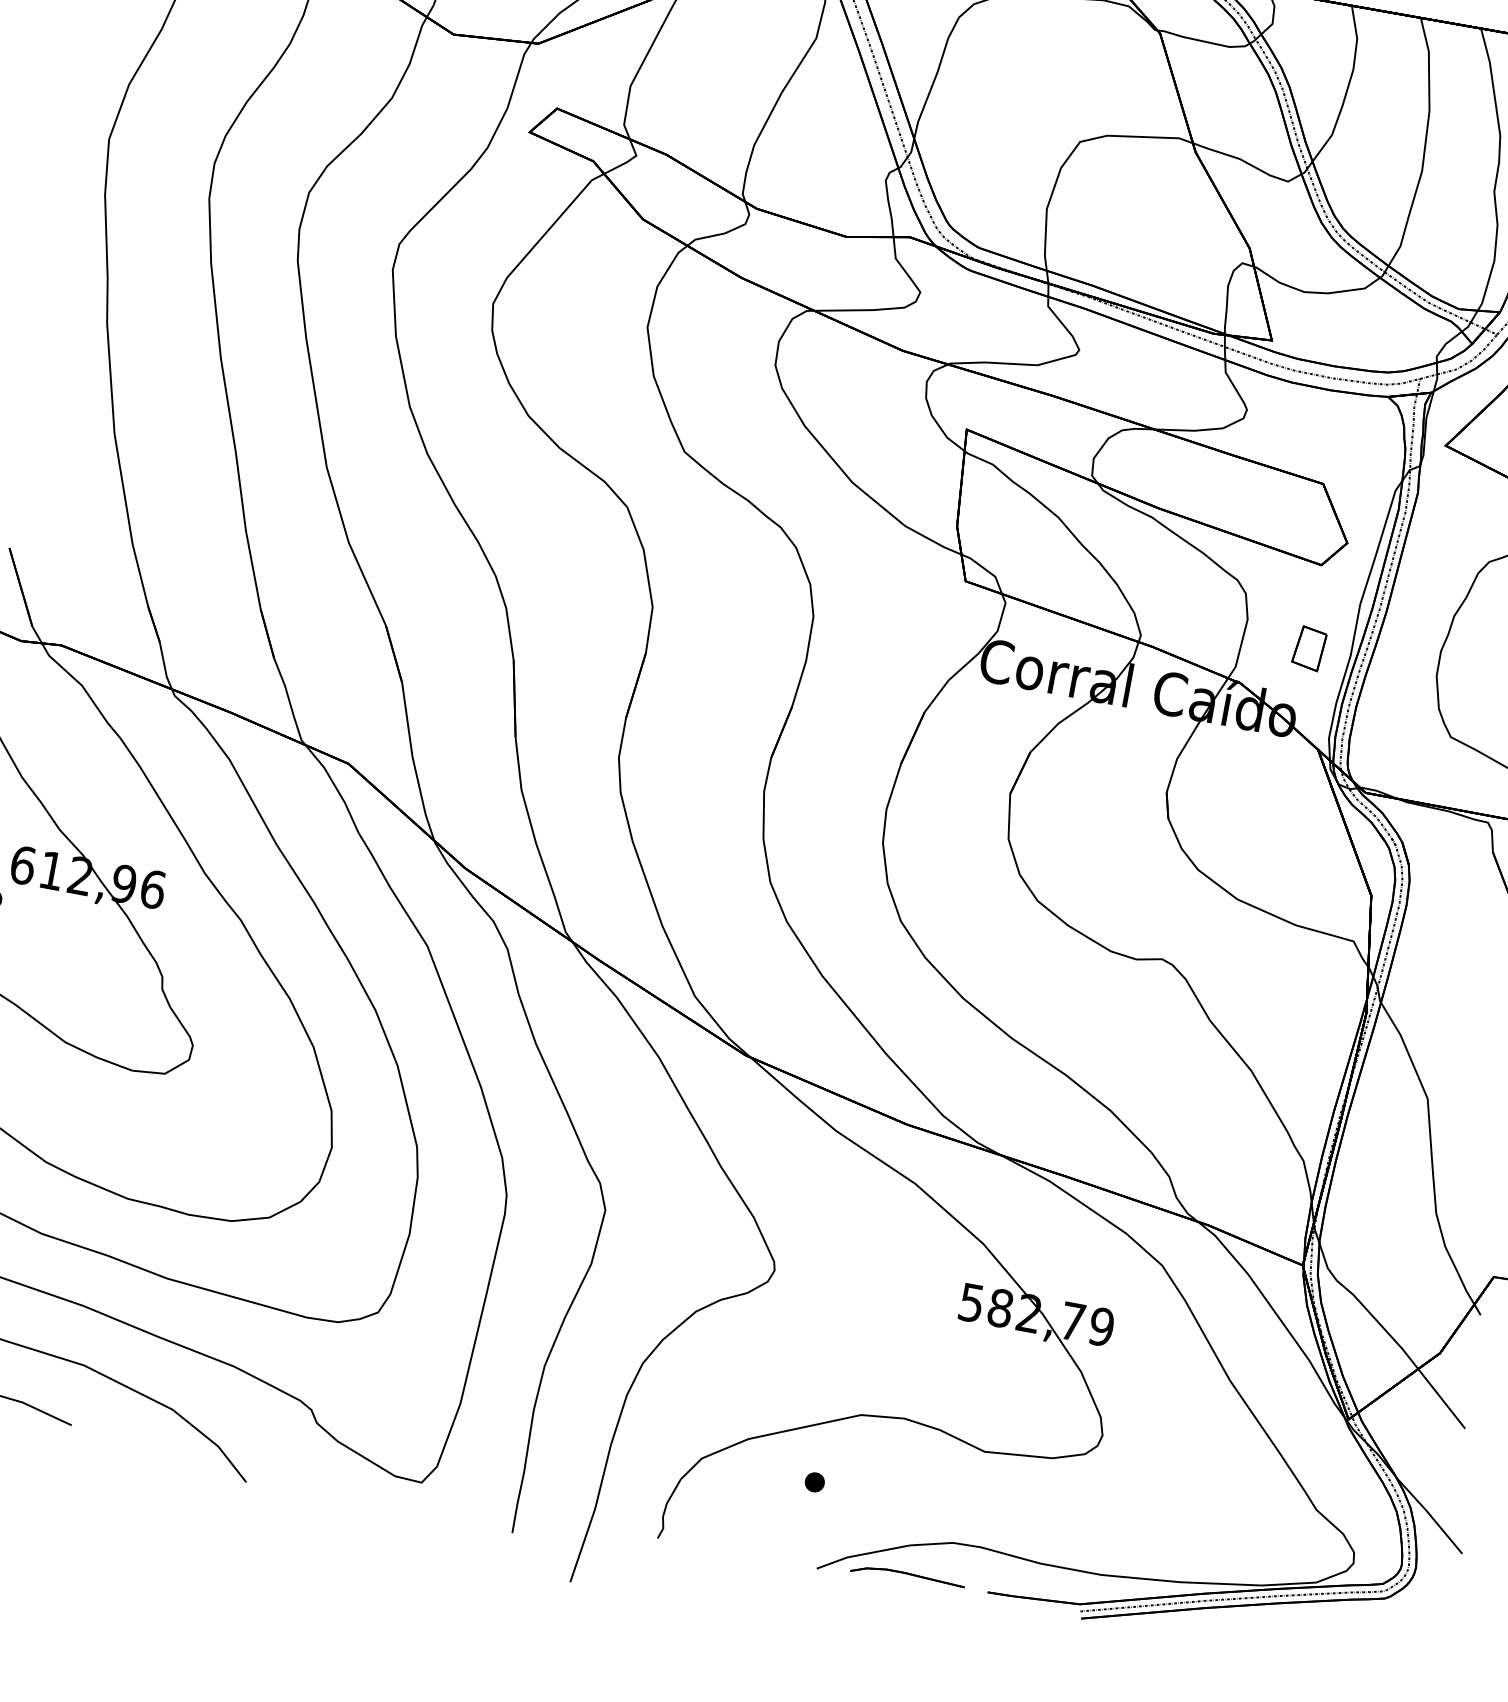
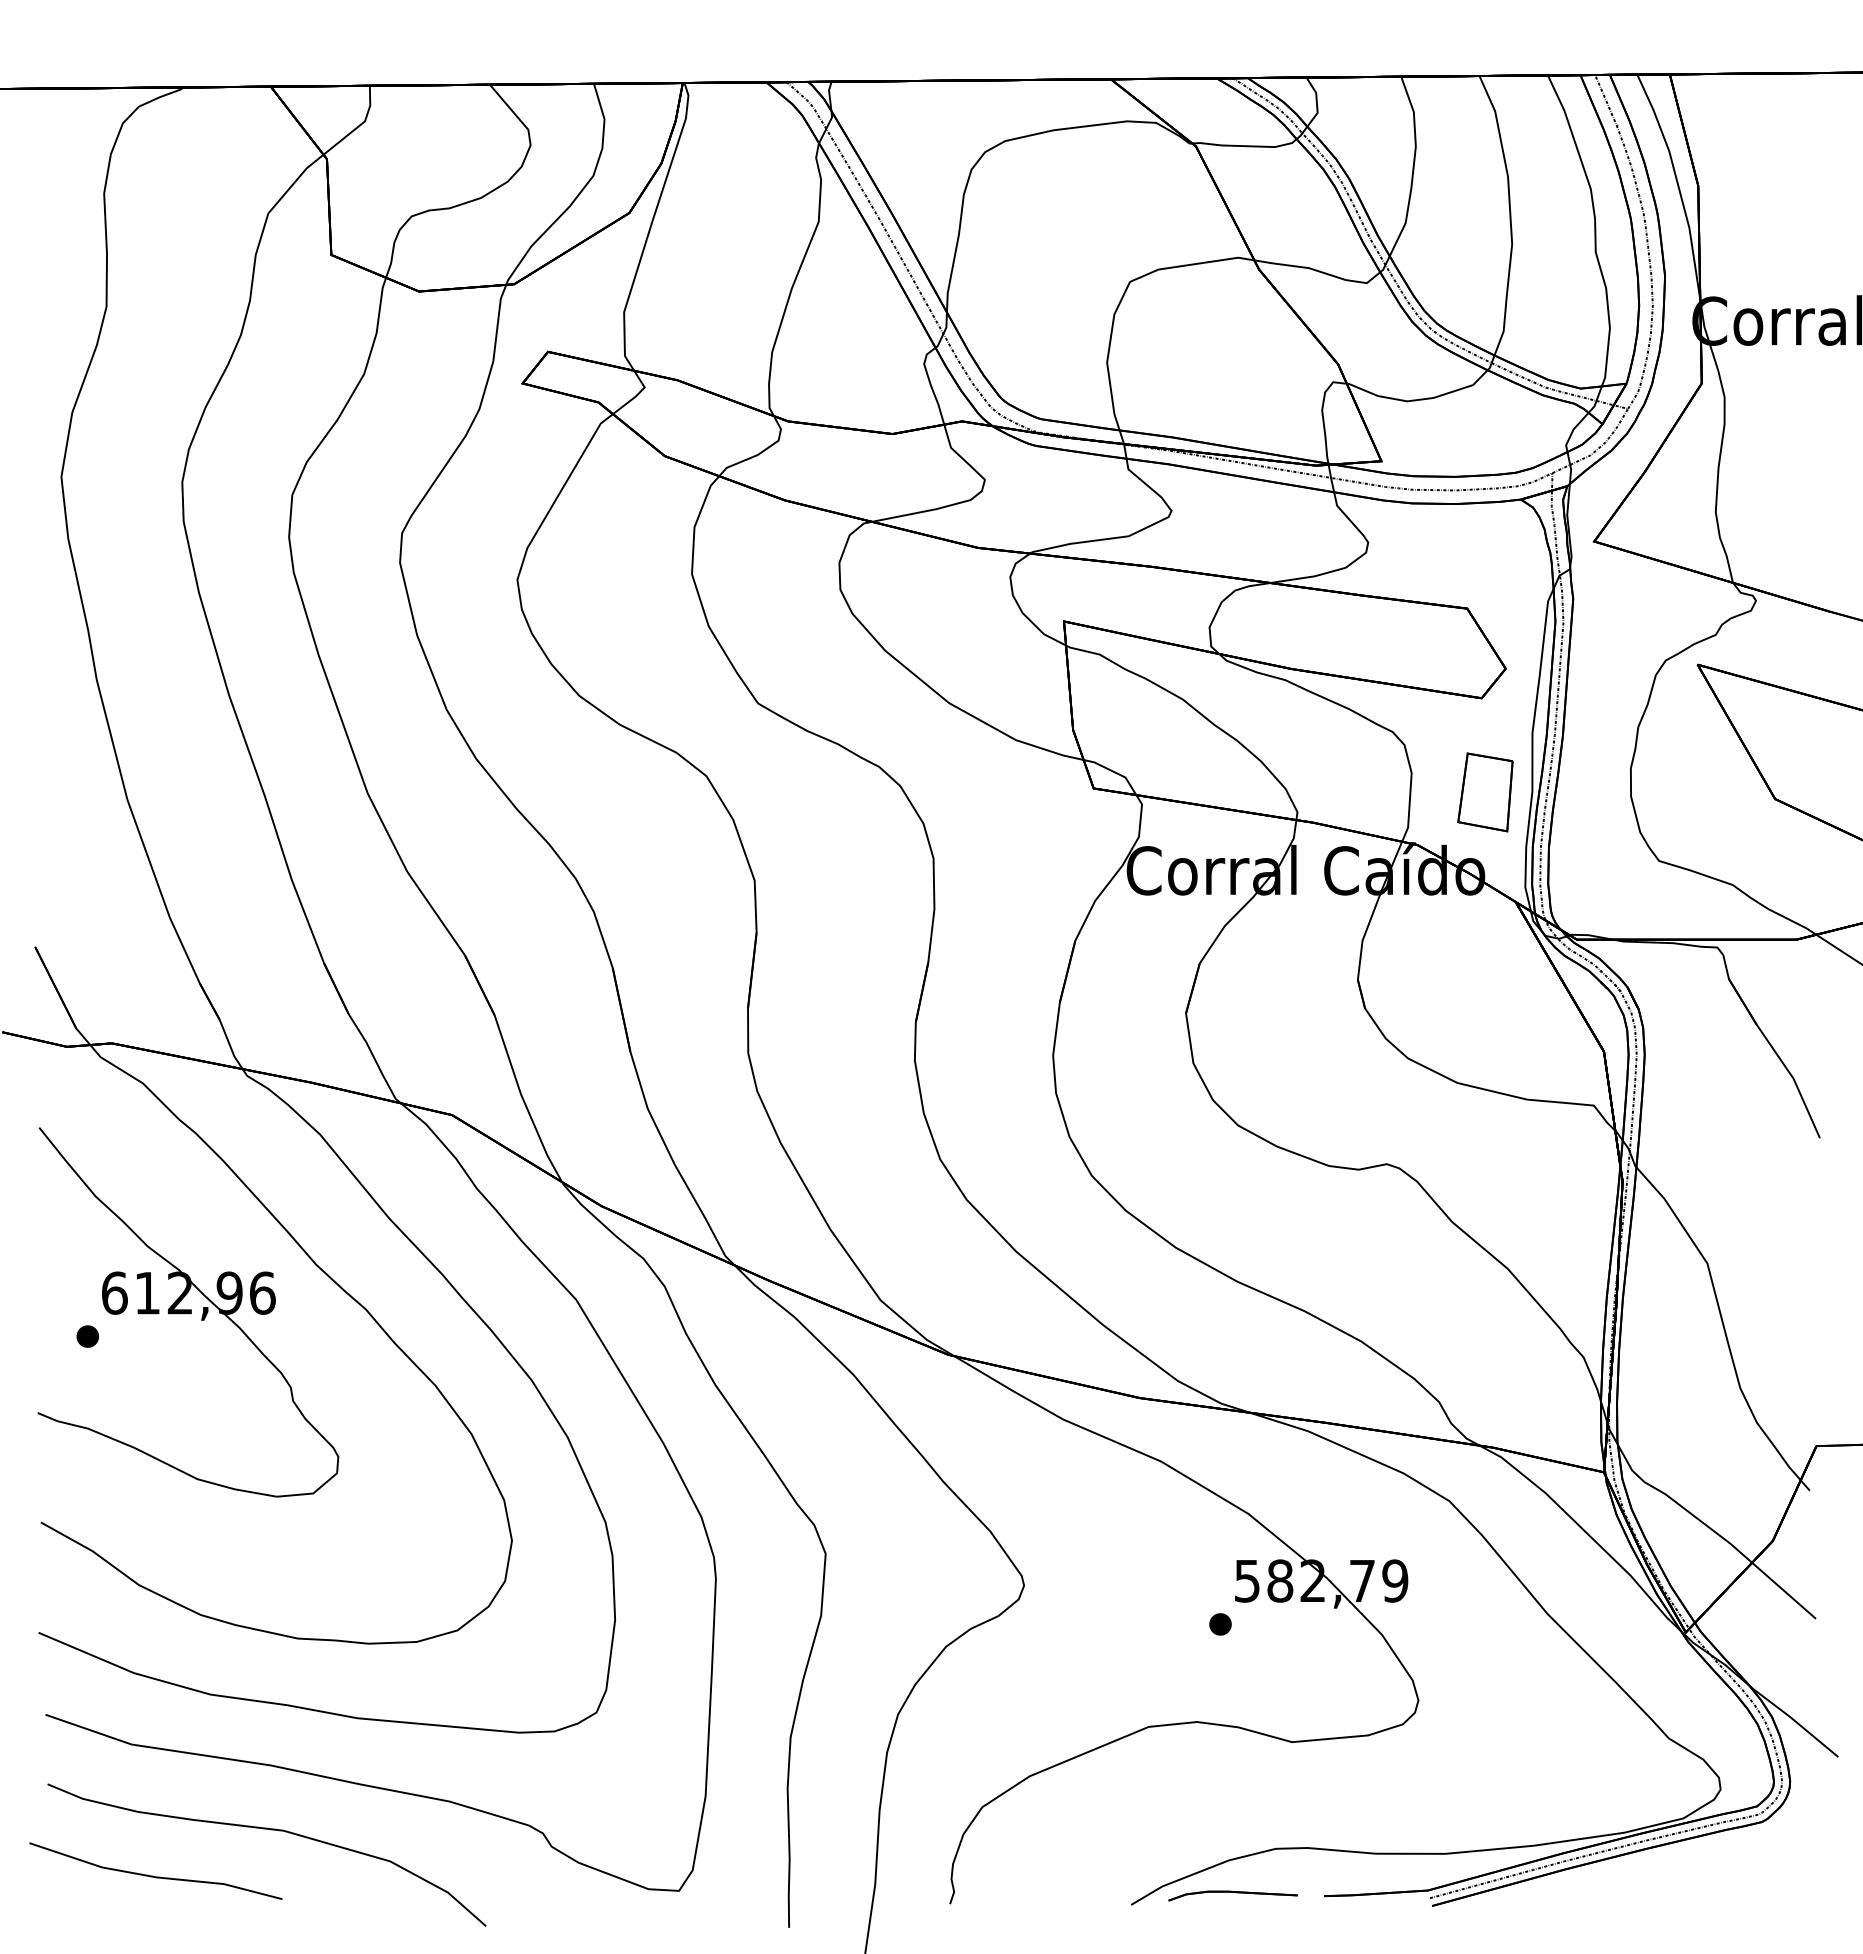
part: (1309, 648) -> (1485, 792), size x1.67
part: (814, 1482) -> (1220, 1624), moved

